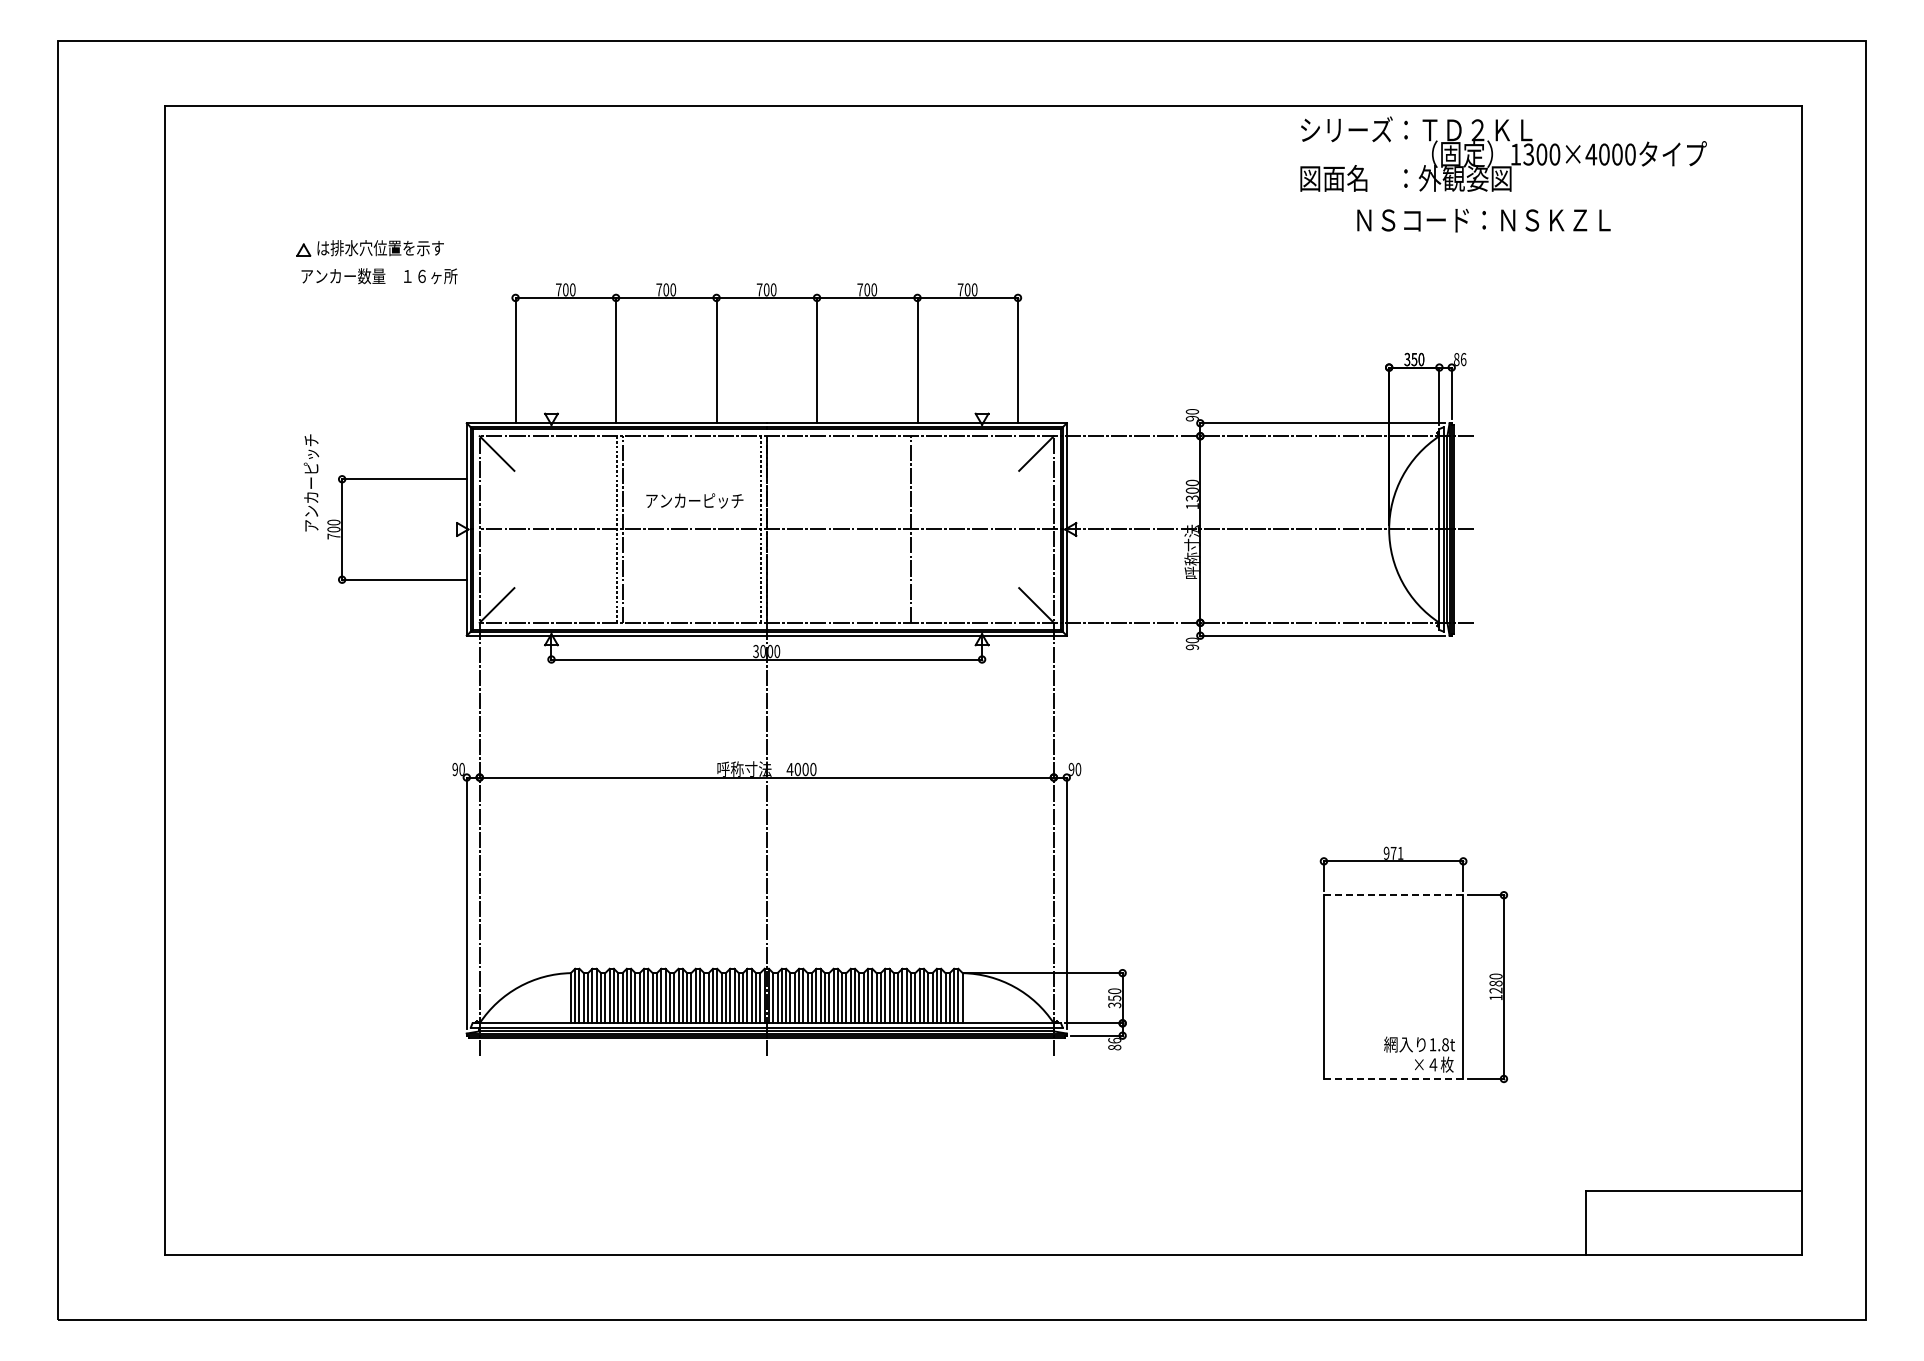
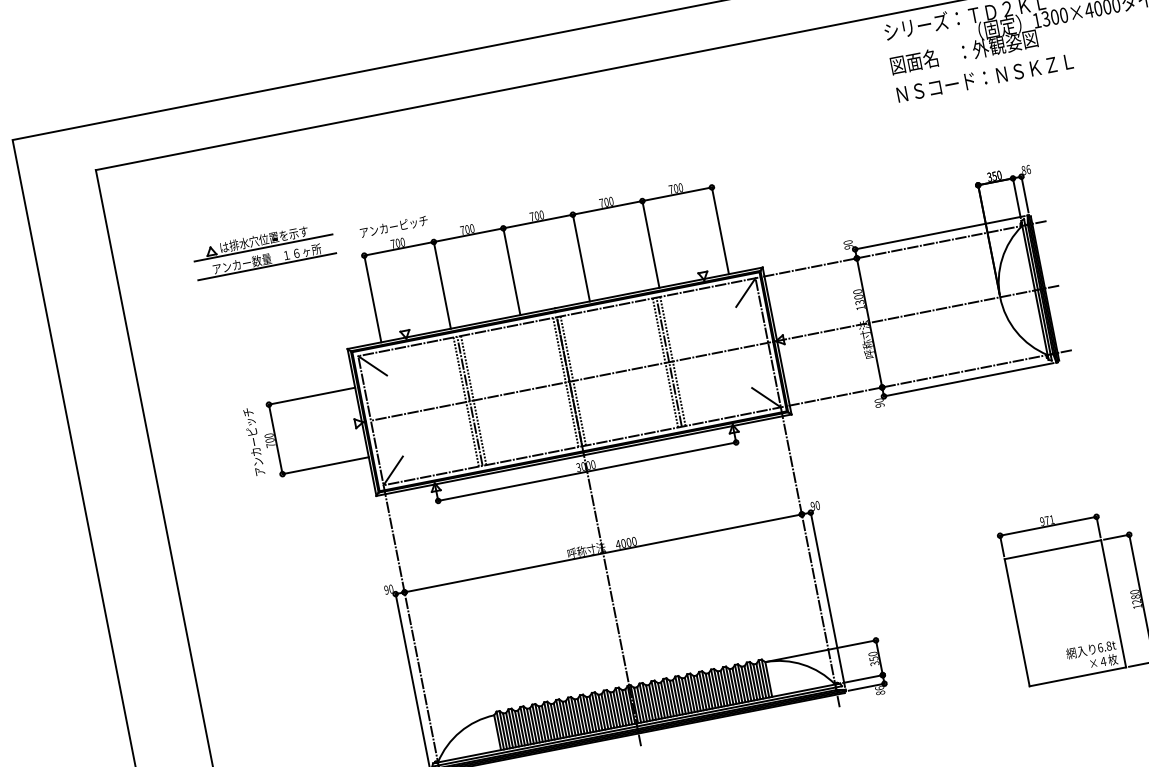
text: (1483, 220) -> (984, 78), moved
line: (376, 259) -> (262, 247), added
line: (376, 286) -> (266, 266), added
text: (311, 482) -> (254, 441), moved
text: (694, 500) -> (393, 226), moved
line: (628, 529) -> (473, 400), added
line: (772, 529) -> (573, 380), added
line: (905, 529) -> (665, 362), added
line: (916, 529) -> (673, 361), added
line: (1393, 895) -> (1052, 549), dashed -> solid
text: (1432, 1044) -> (1100, 647), 1.8t -> 6.8t
line: (1393, 1078) -> (1077, 676), dashed -> solid

